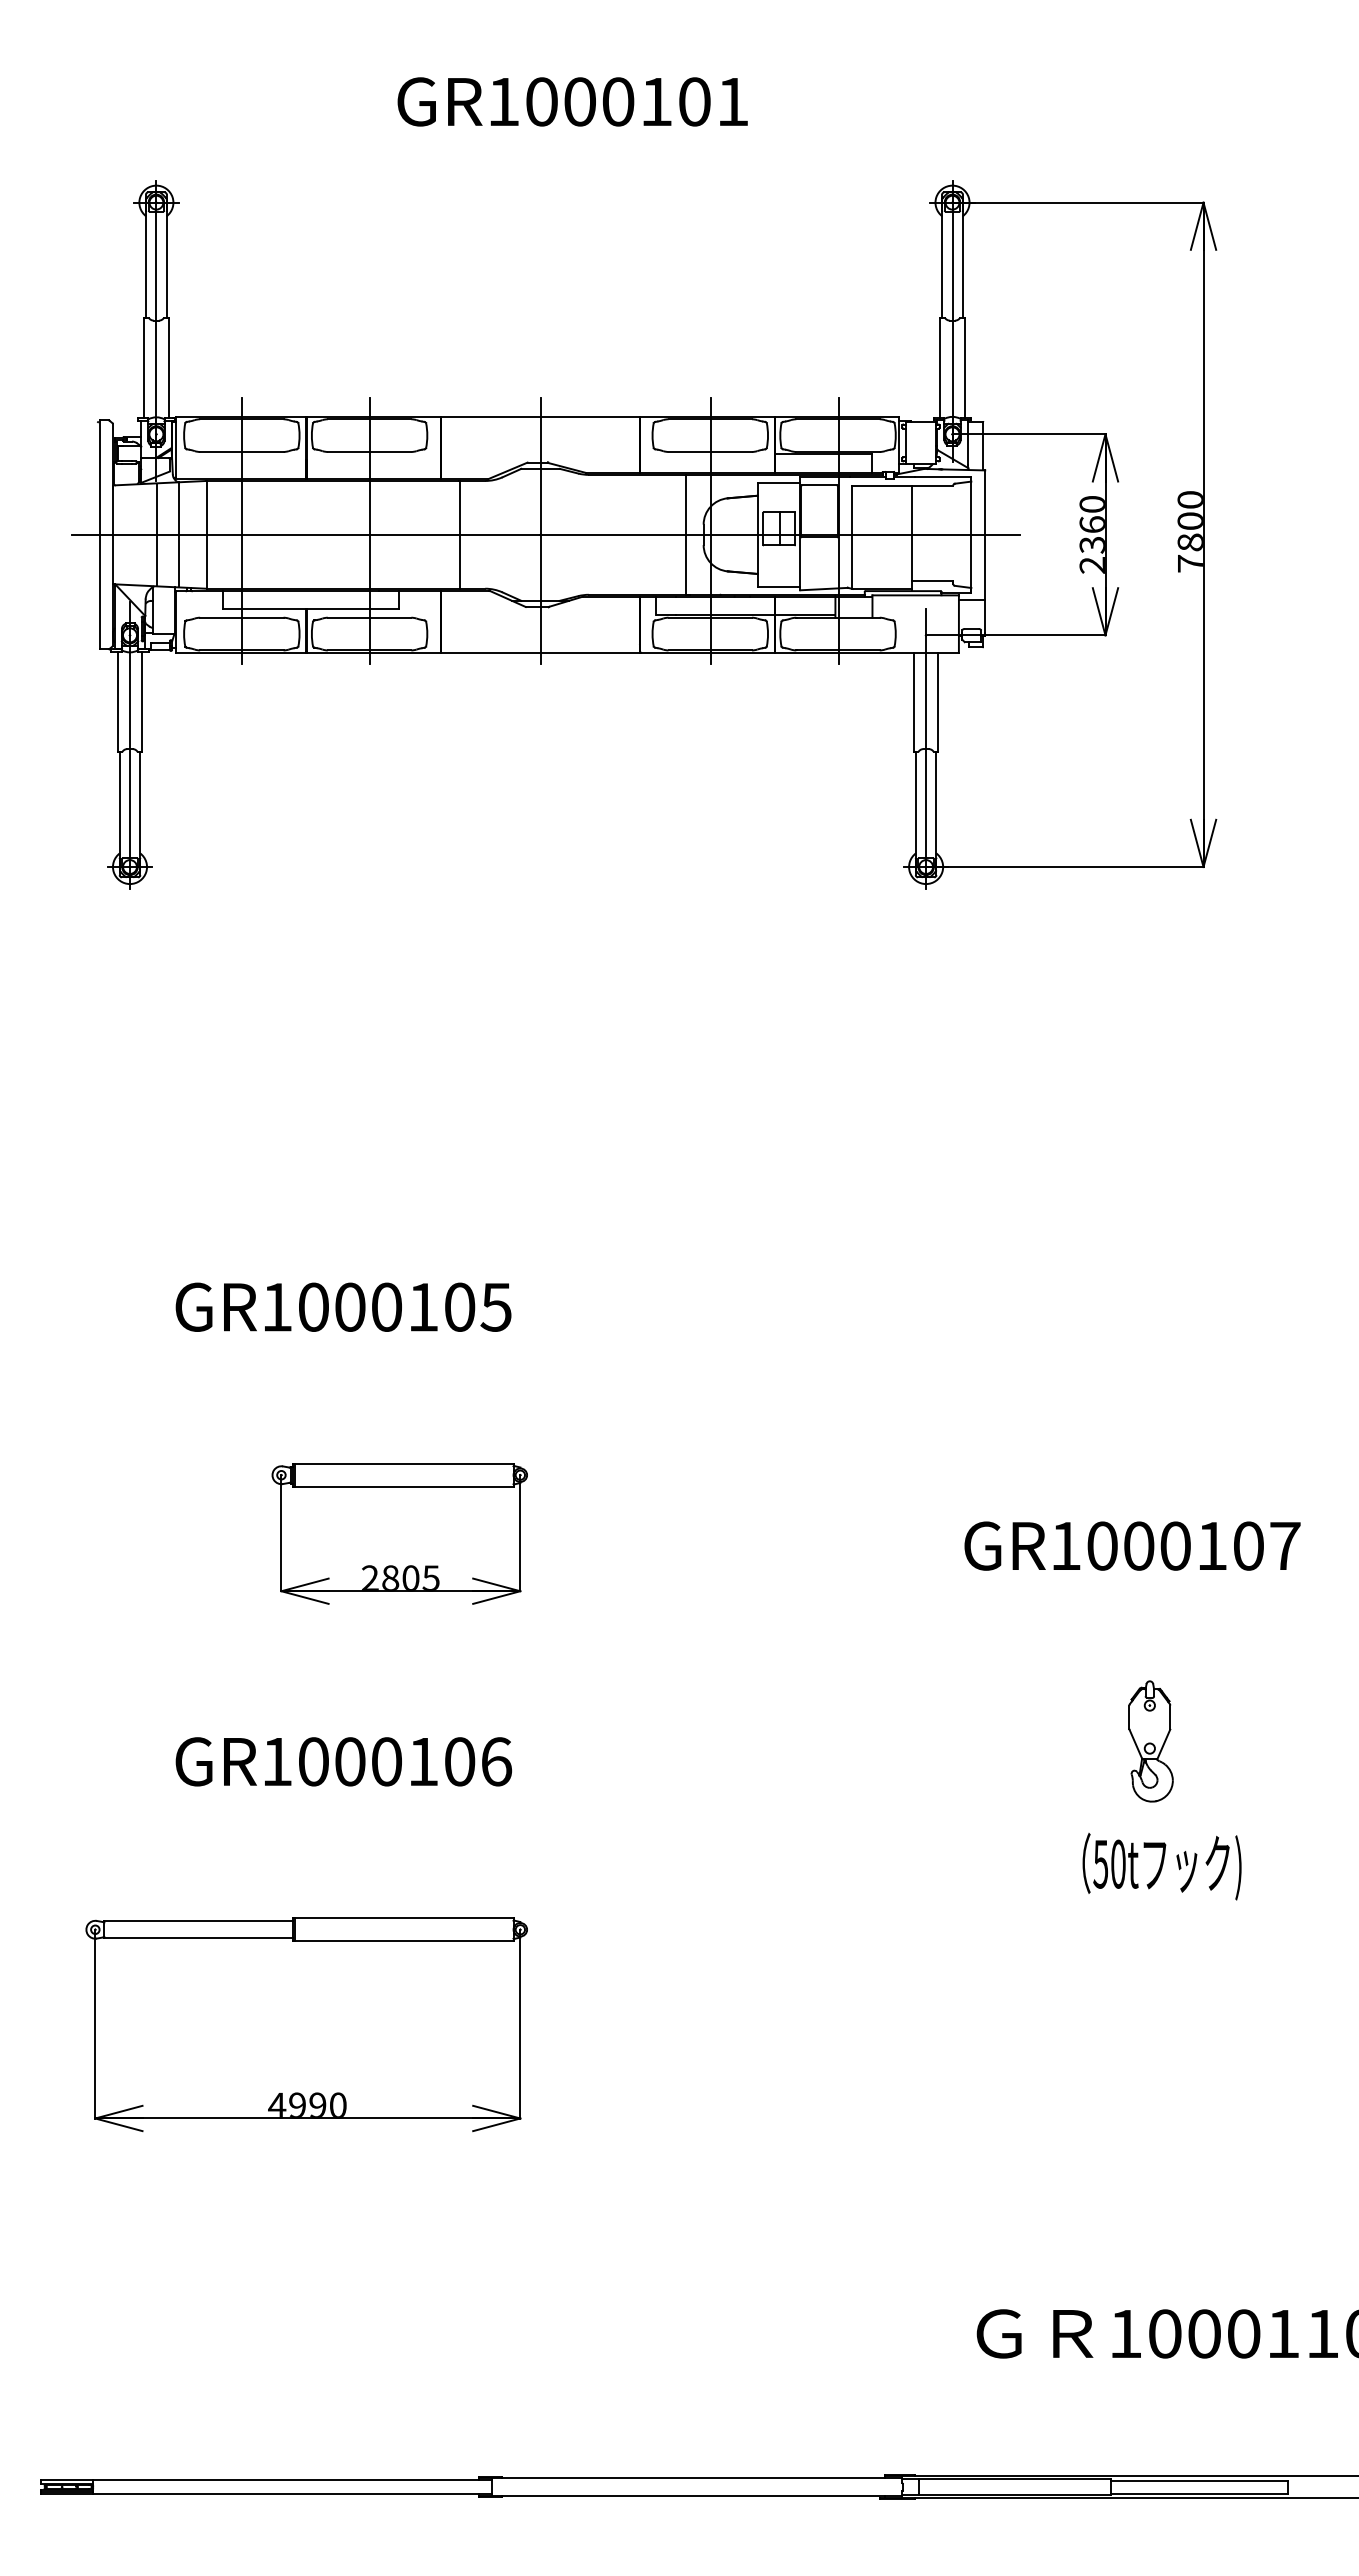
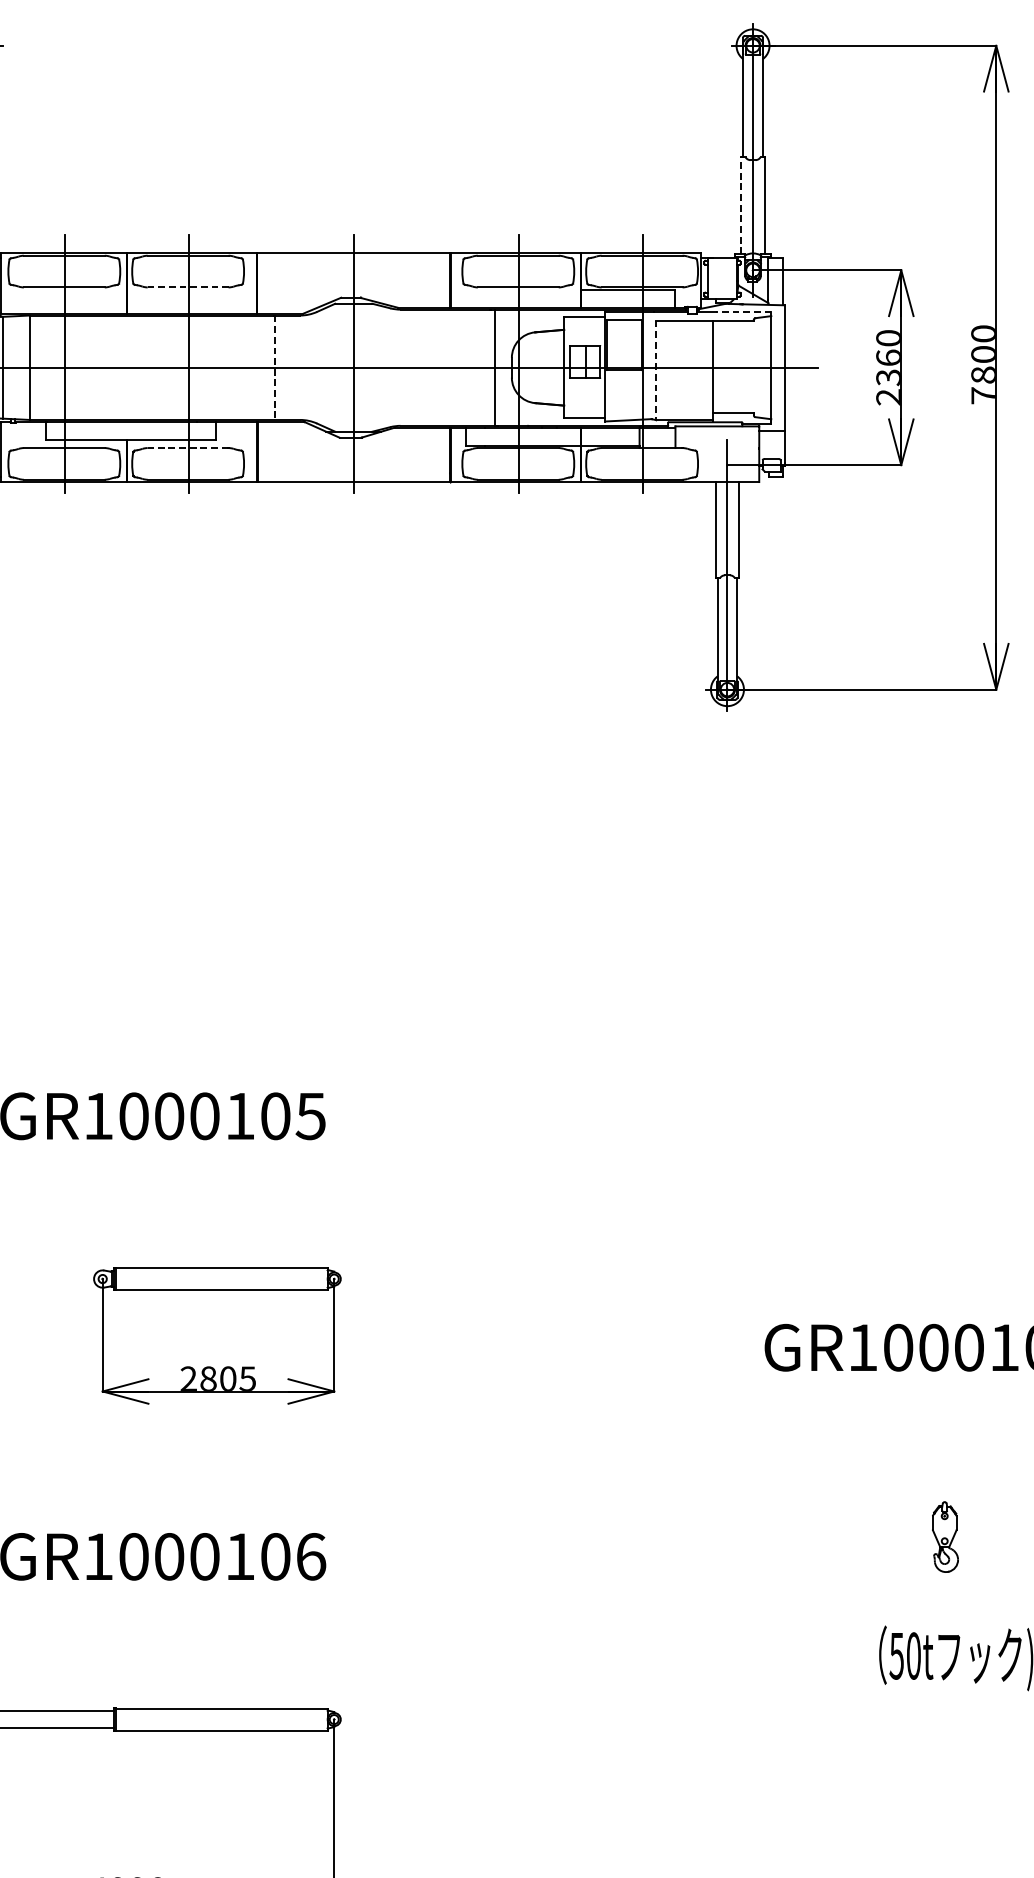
line: (940, 367) -> (741, 205), solid -> dashed
line: (369, 451) -> (188, 286), solid -> dashed
line: (942, 477) -> (743, 312), solid -> dashed
line: (459, 534) -> (275, 367), solid -> dashed
line: (851, 538) -> (655, 371), solid -> dashed
line: (369, 617) -> (188, 447), solid -> dashed
part: (1150, 1741) -> (944, 1537), size x0.6

